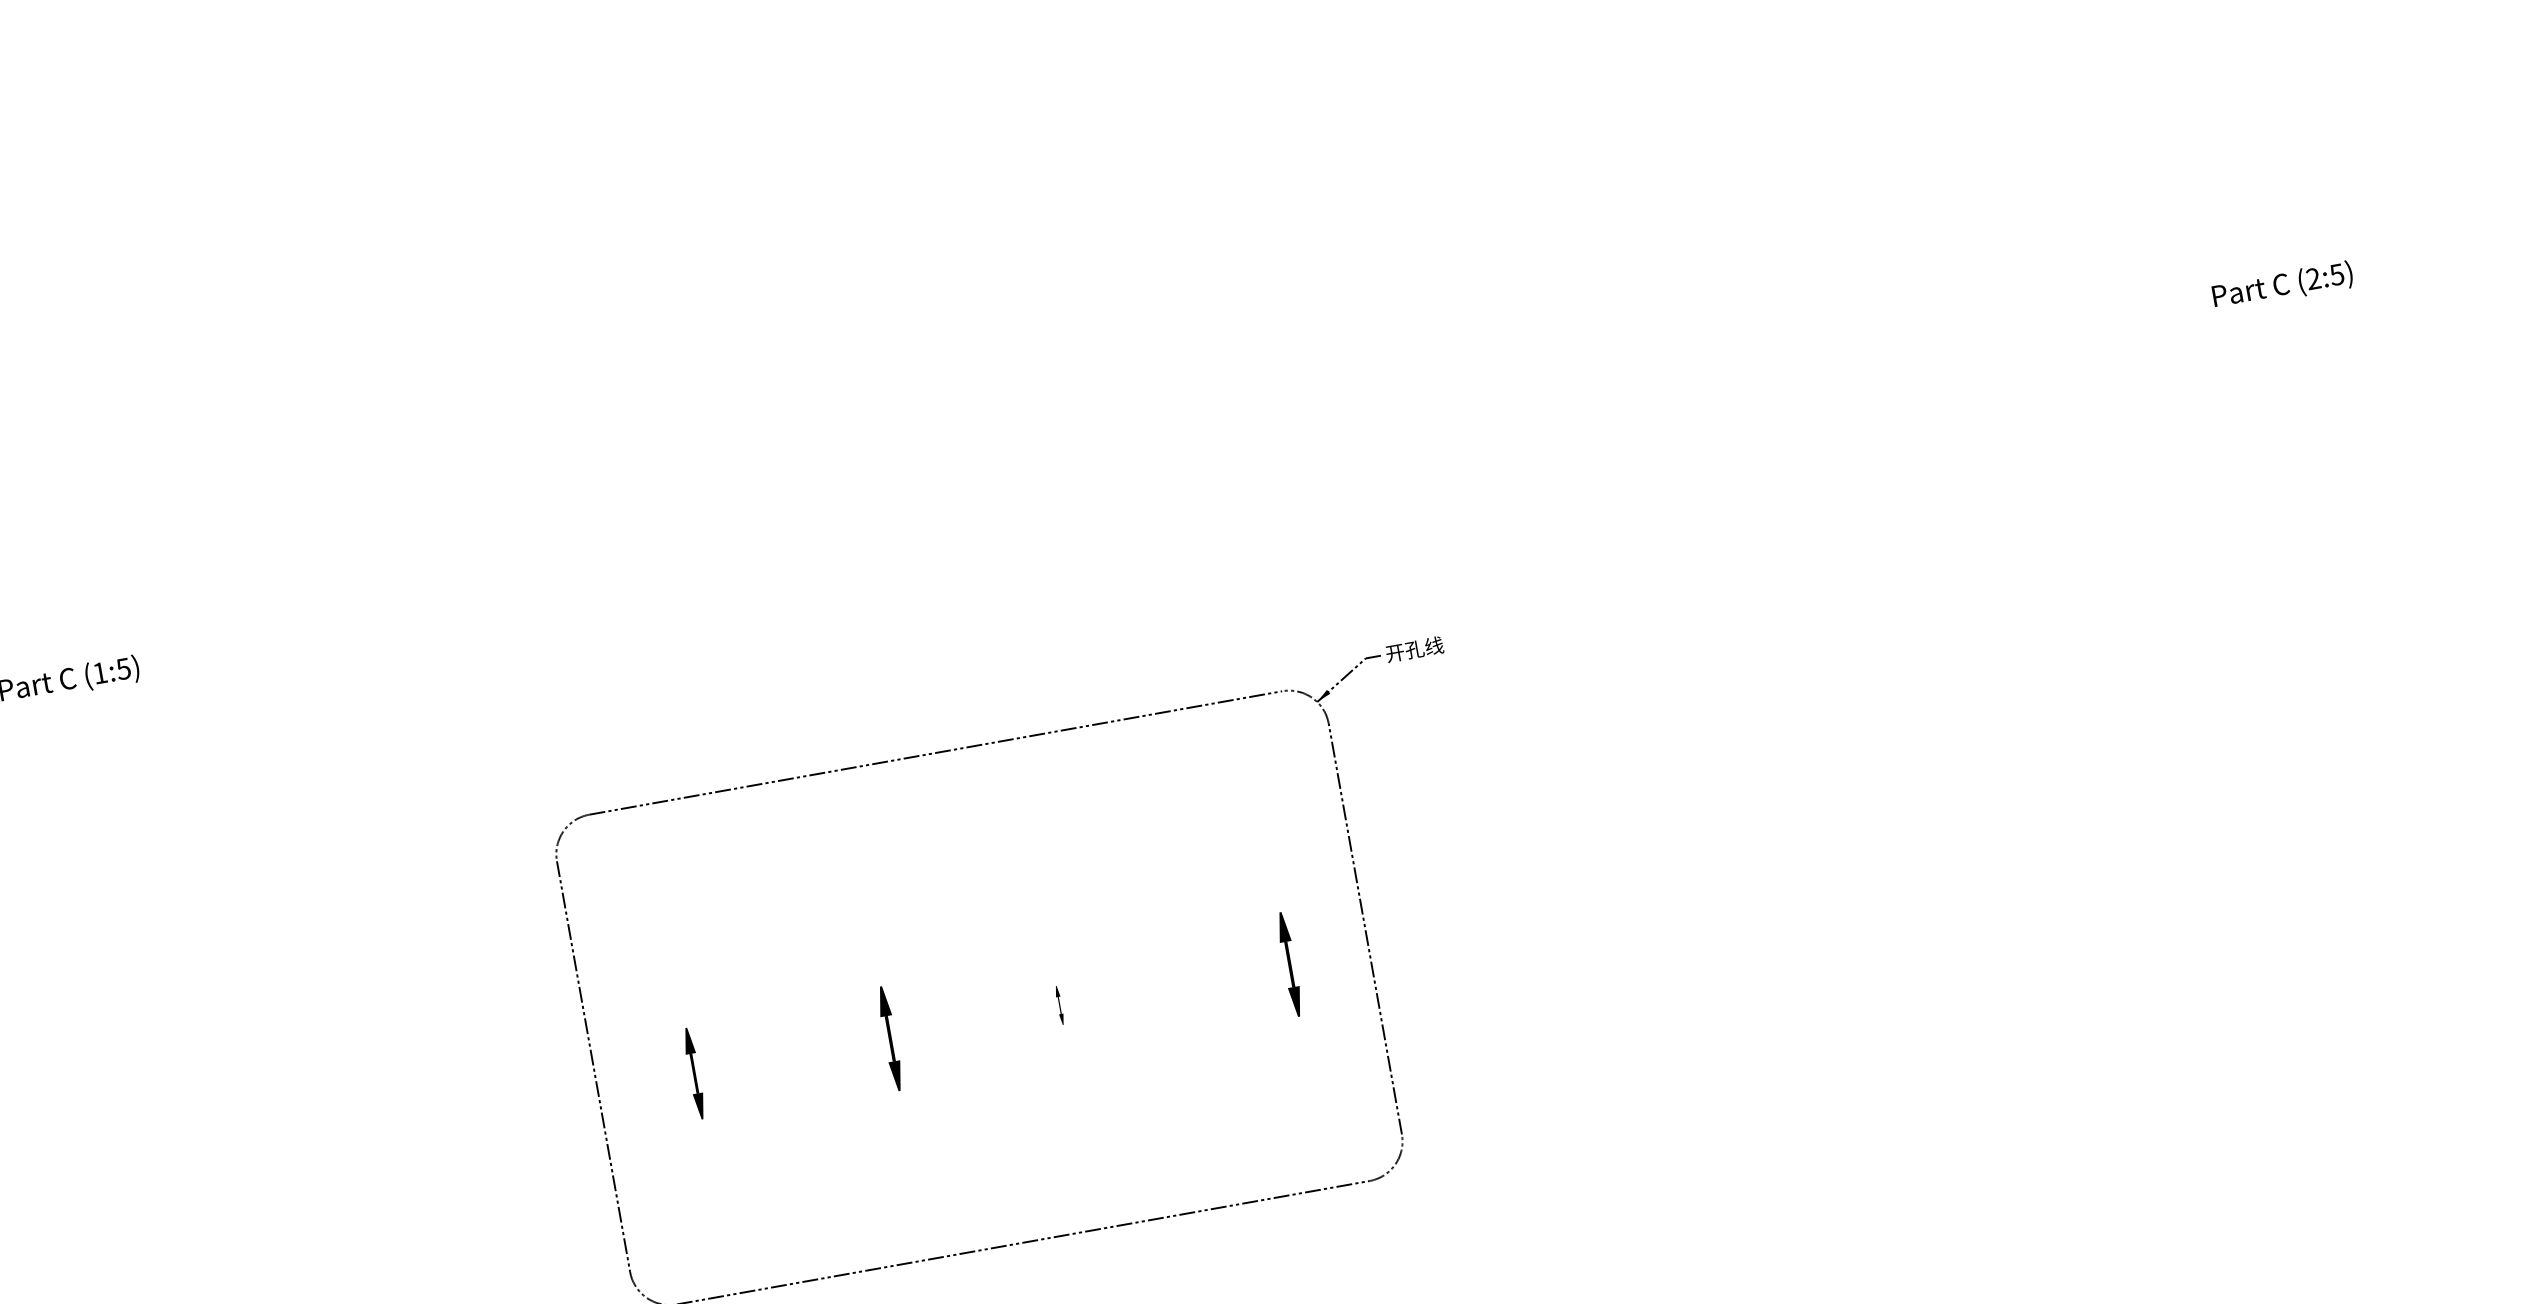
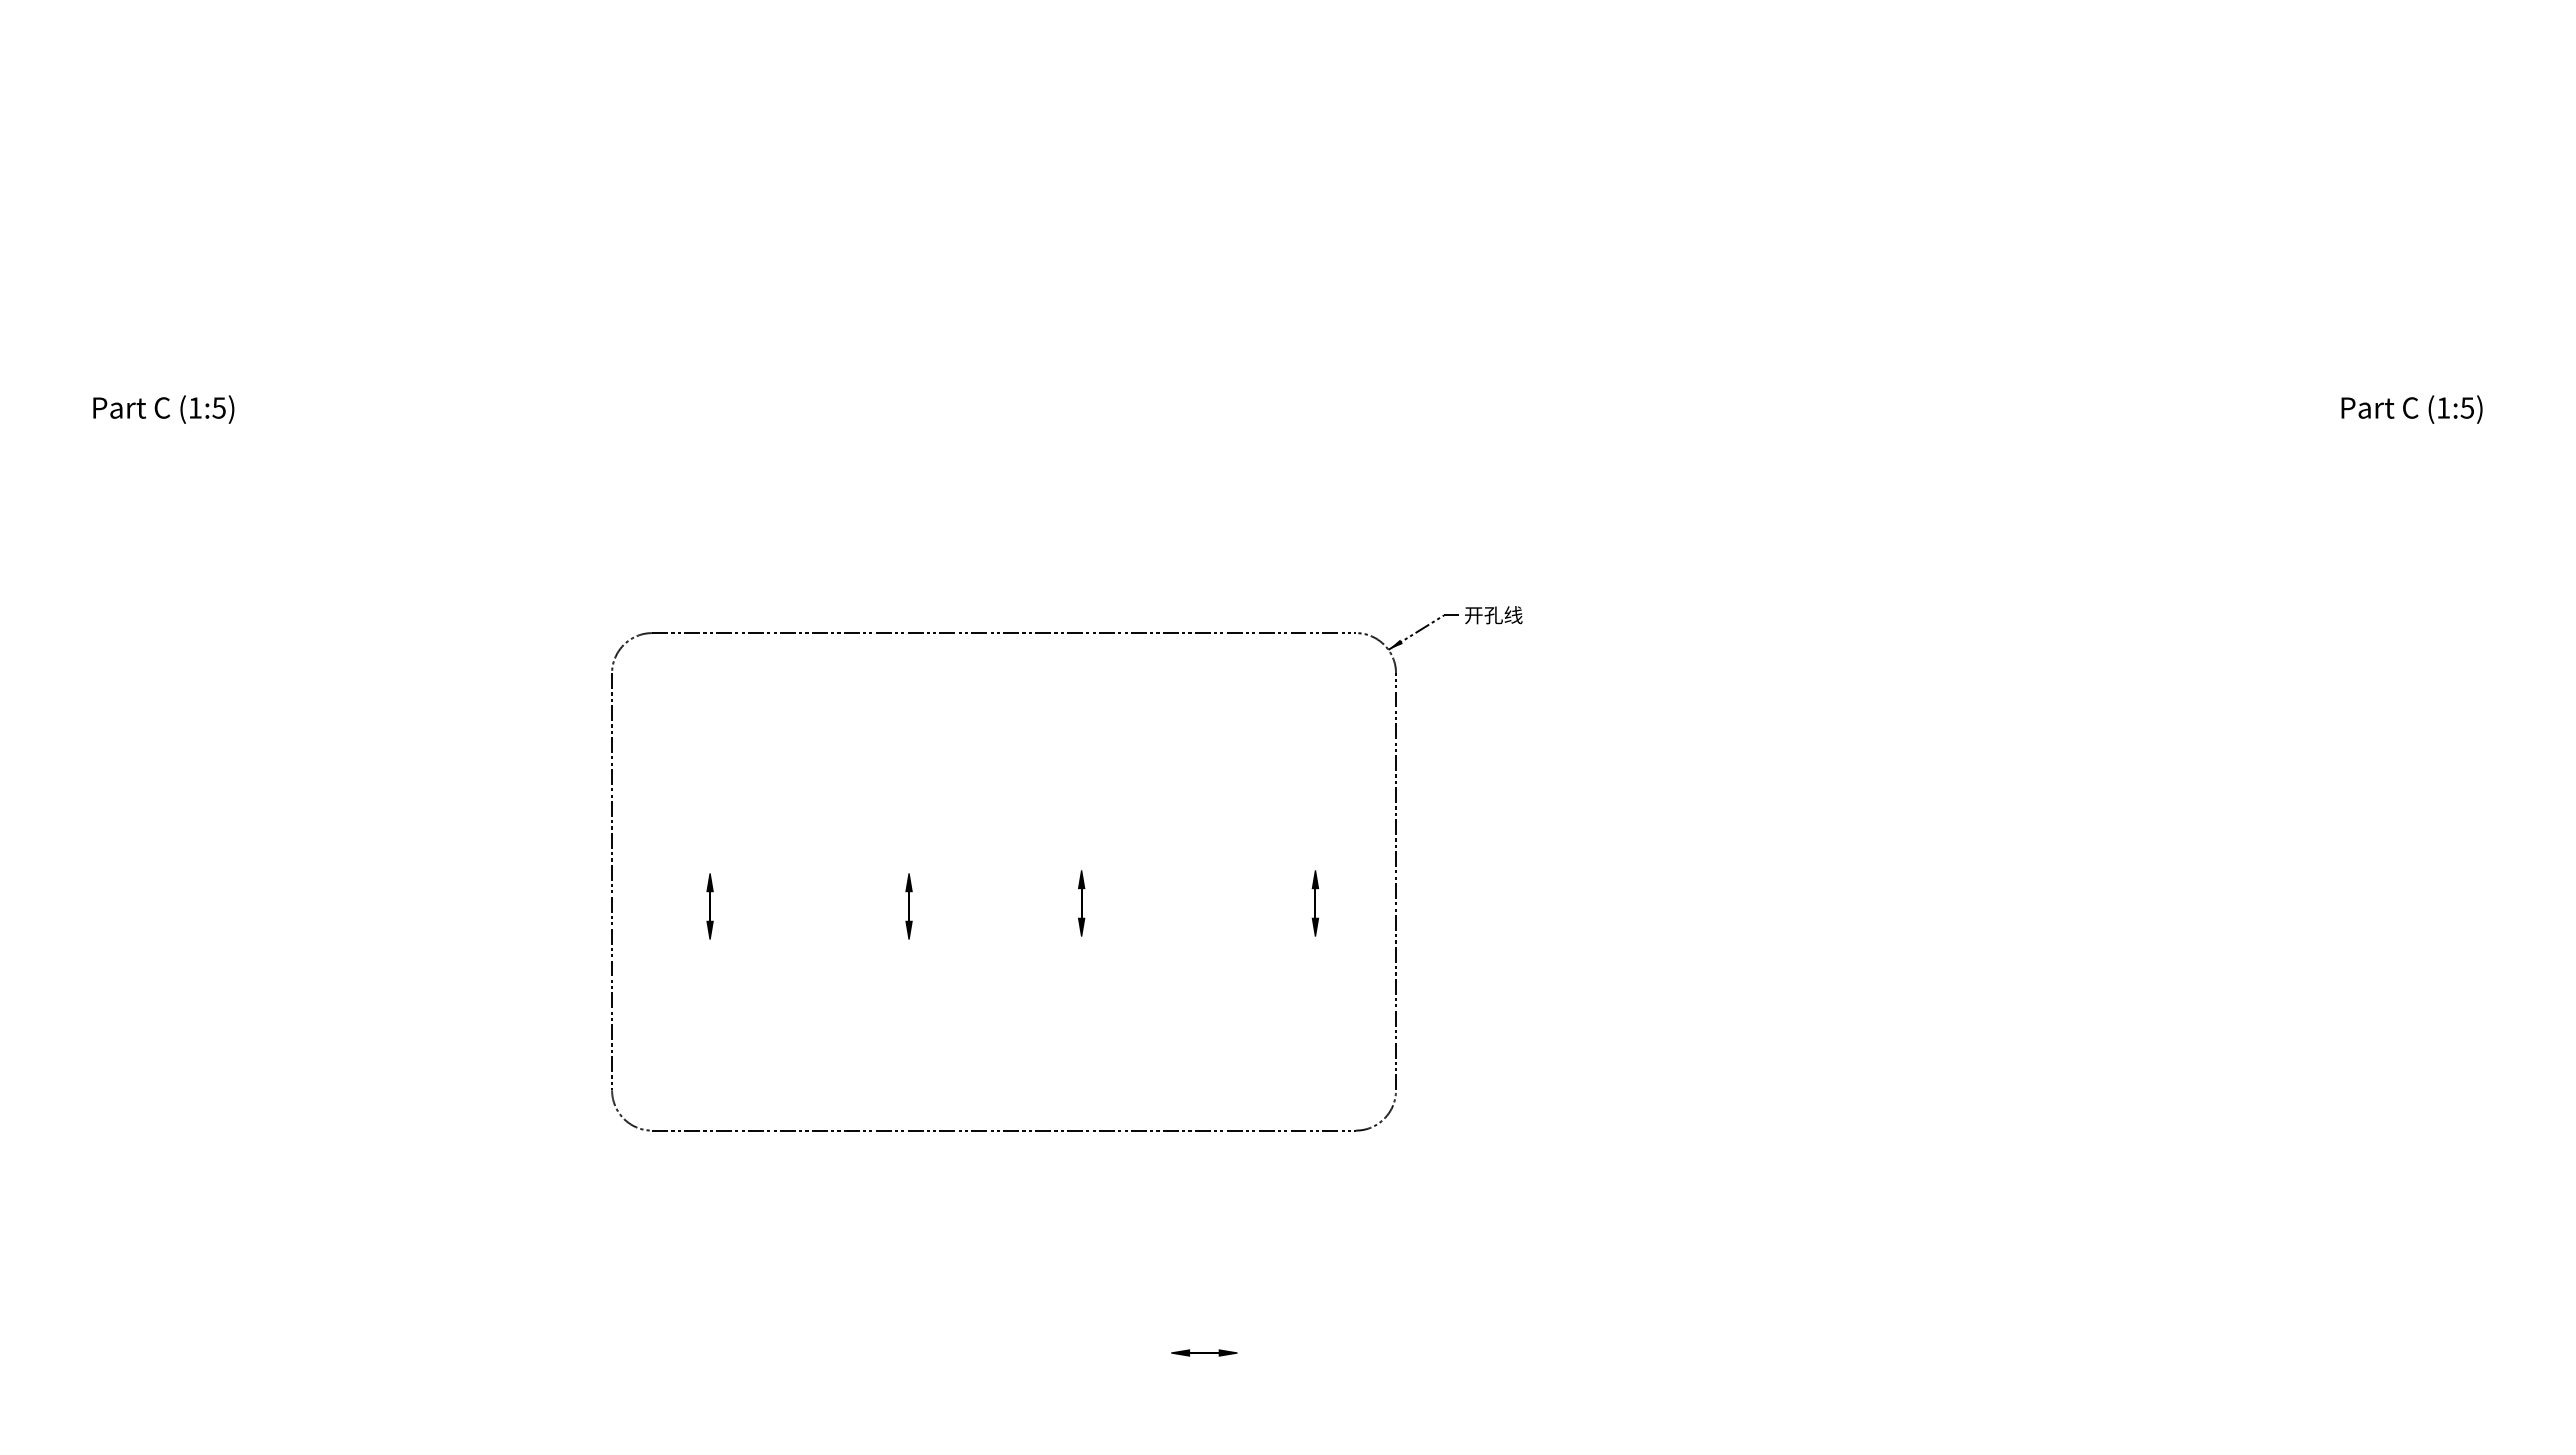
text: (2313, 278) -> (2443, 407), (2:5) -> (1:5)
part: (1289, 964) -> (1315, 903), size x0.62
part: (1059, 1005) -> (1081, 903), size x1.67
part: (889, 1038) -> (908, 906), size x0.62
part: (693, 1073) -> (709, 906), size x0.71

